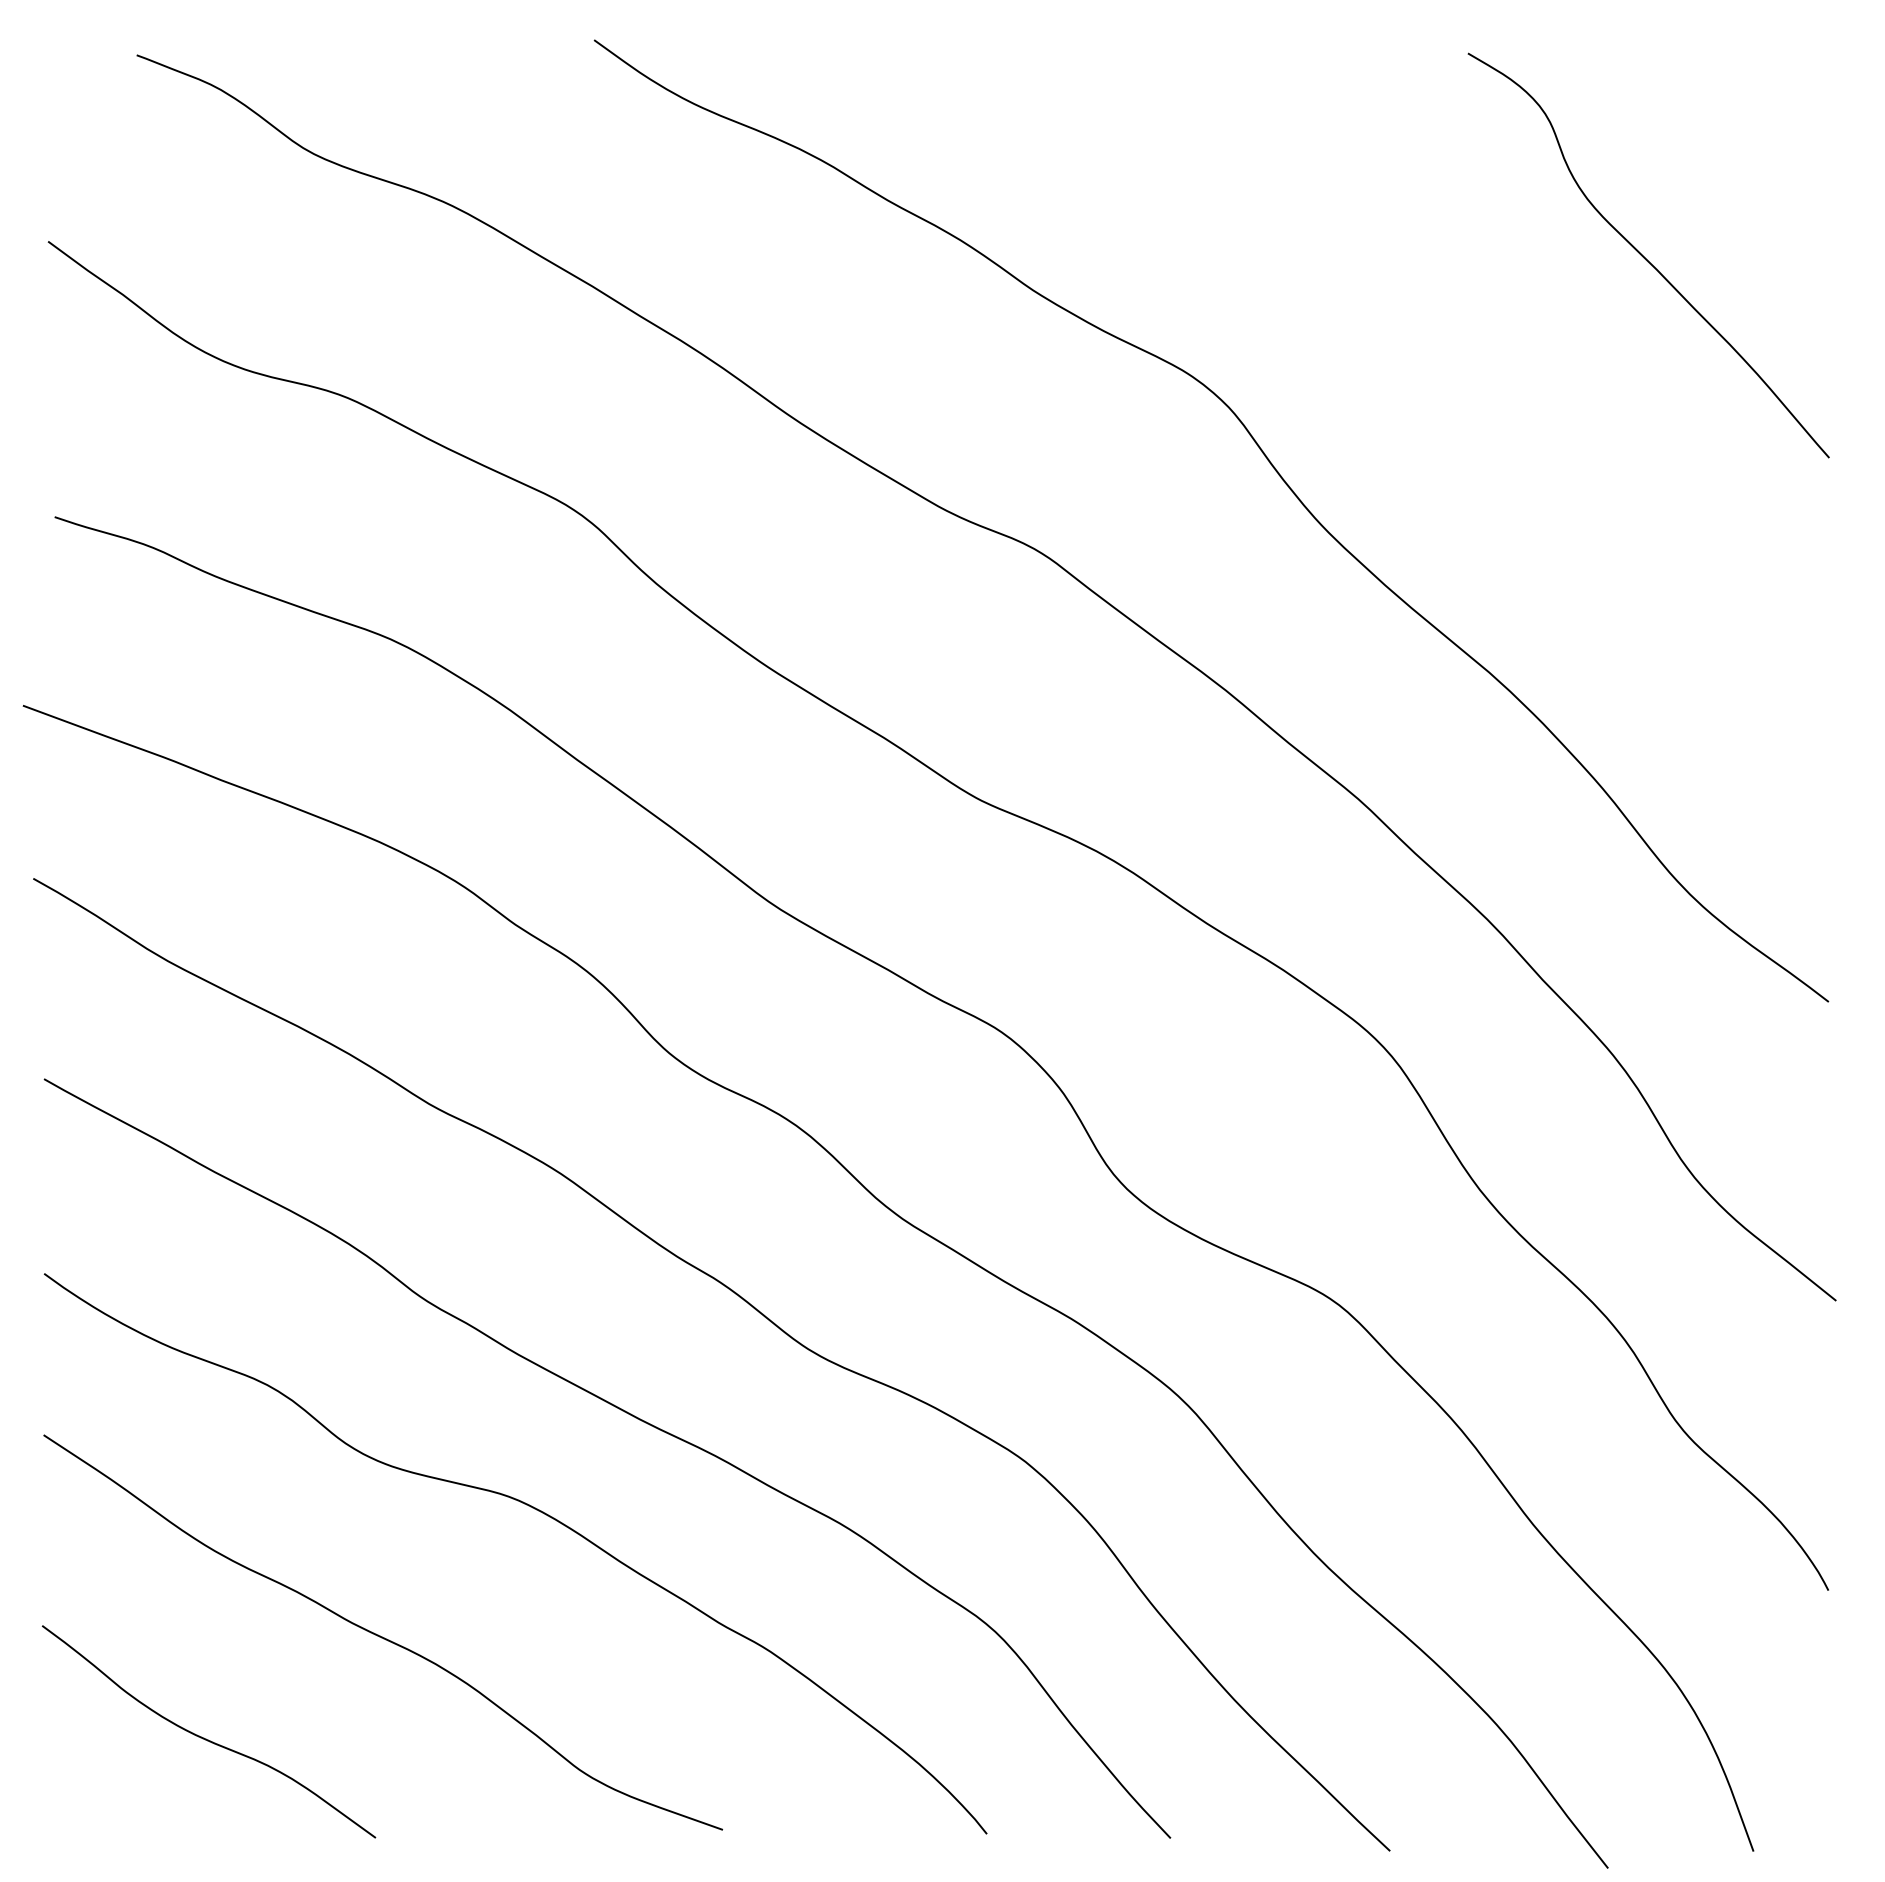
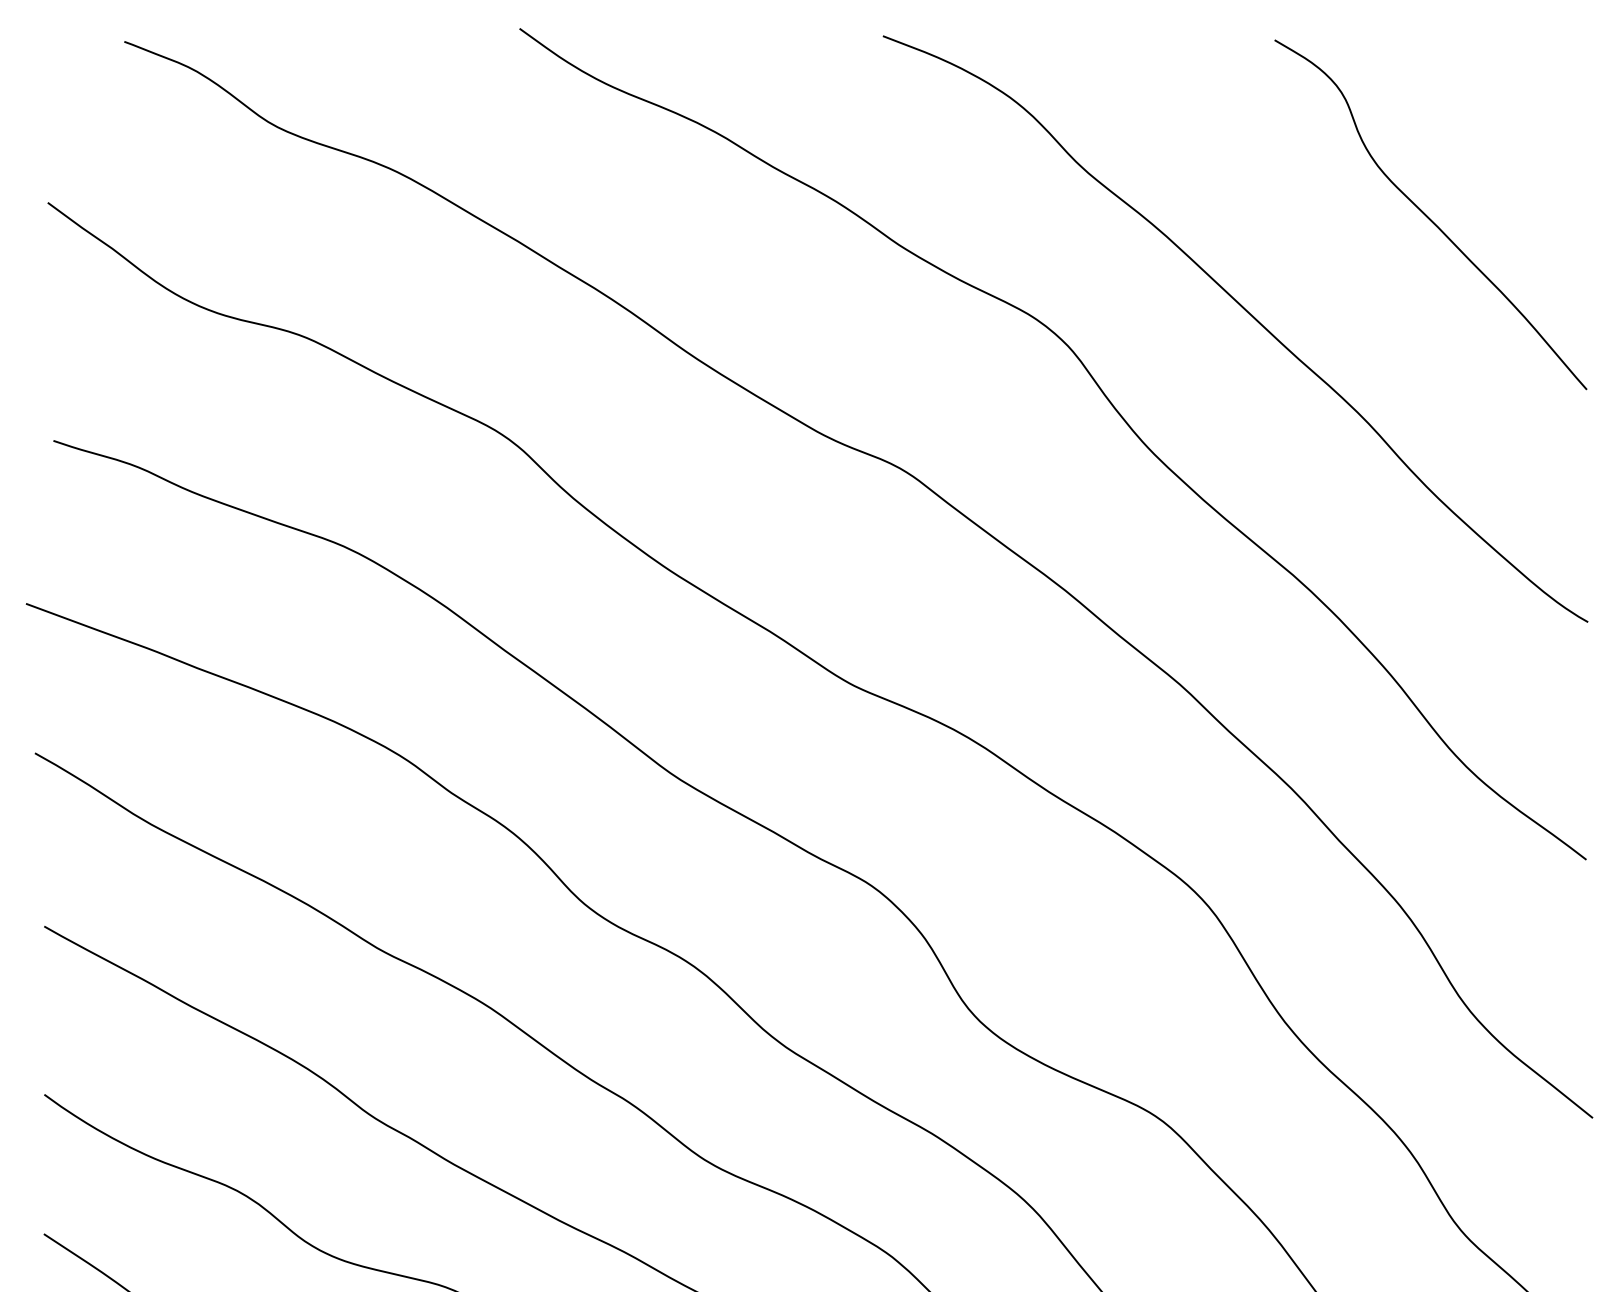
curve: (1438, 370) -> (1249, 314), added

